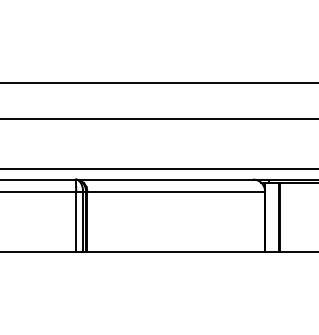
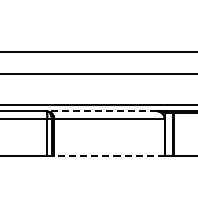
line: (163, 179) -> (101, 111), solid -> dashed
line: (174, 252) -> (108, 156), solid -> dashed

